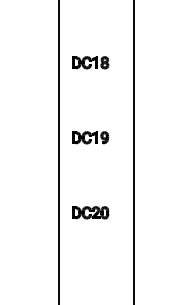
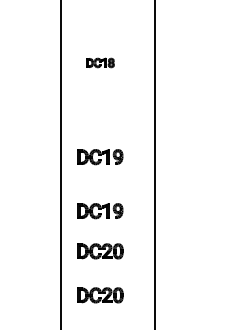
part: (90, 62) -> (100, 62), size x0.6
part: (90, 180) -> (100, 210), added
part: (90, 247) -> (100, 294), added

